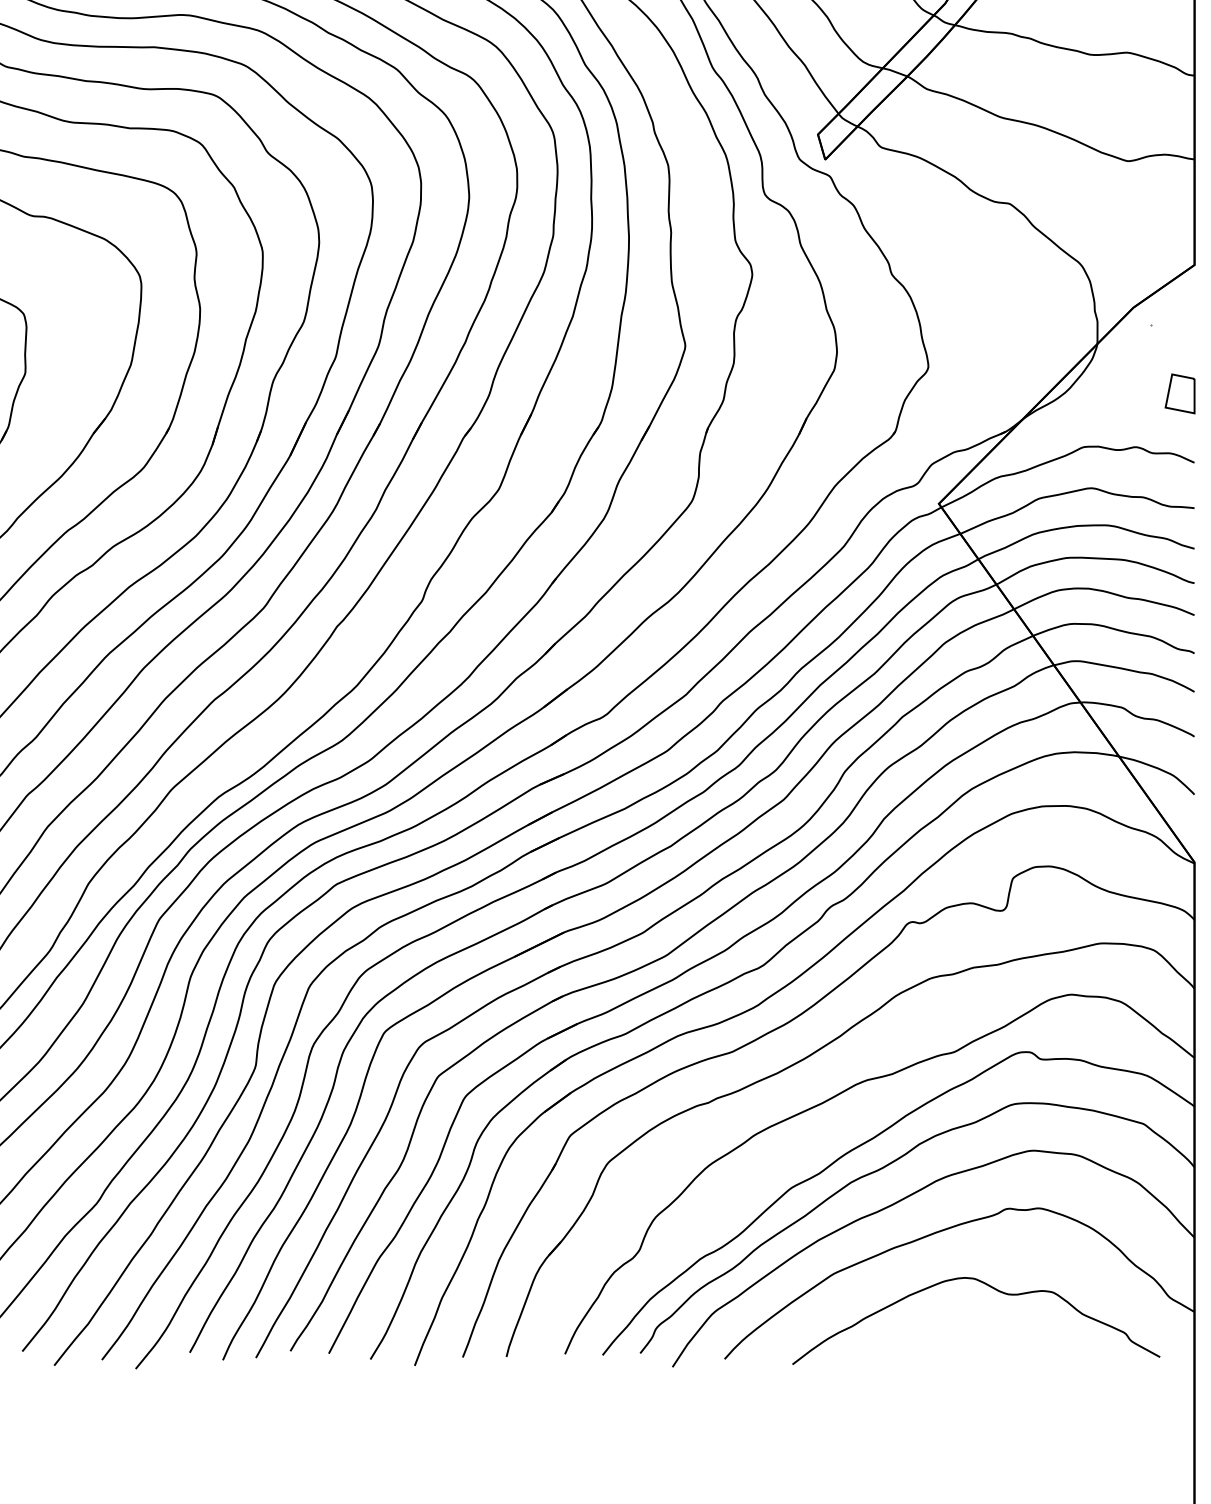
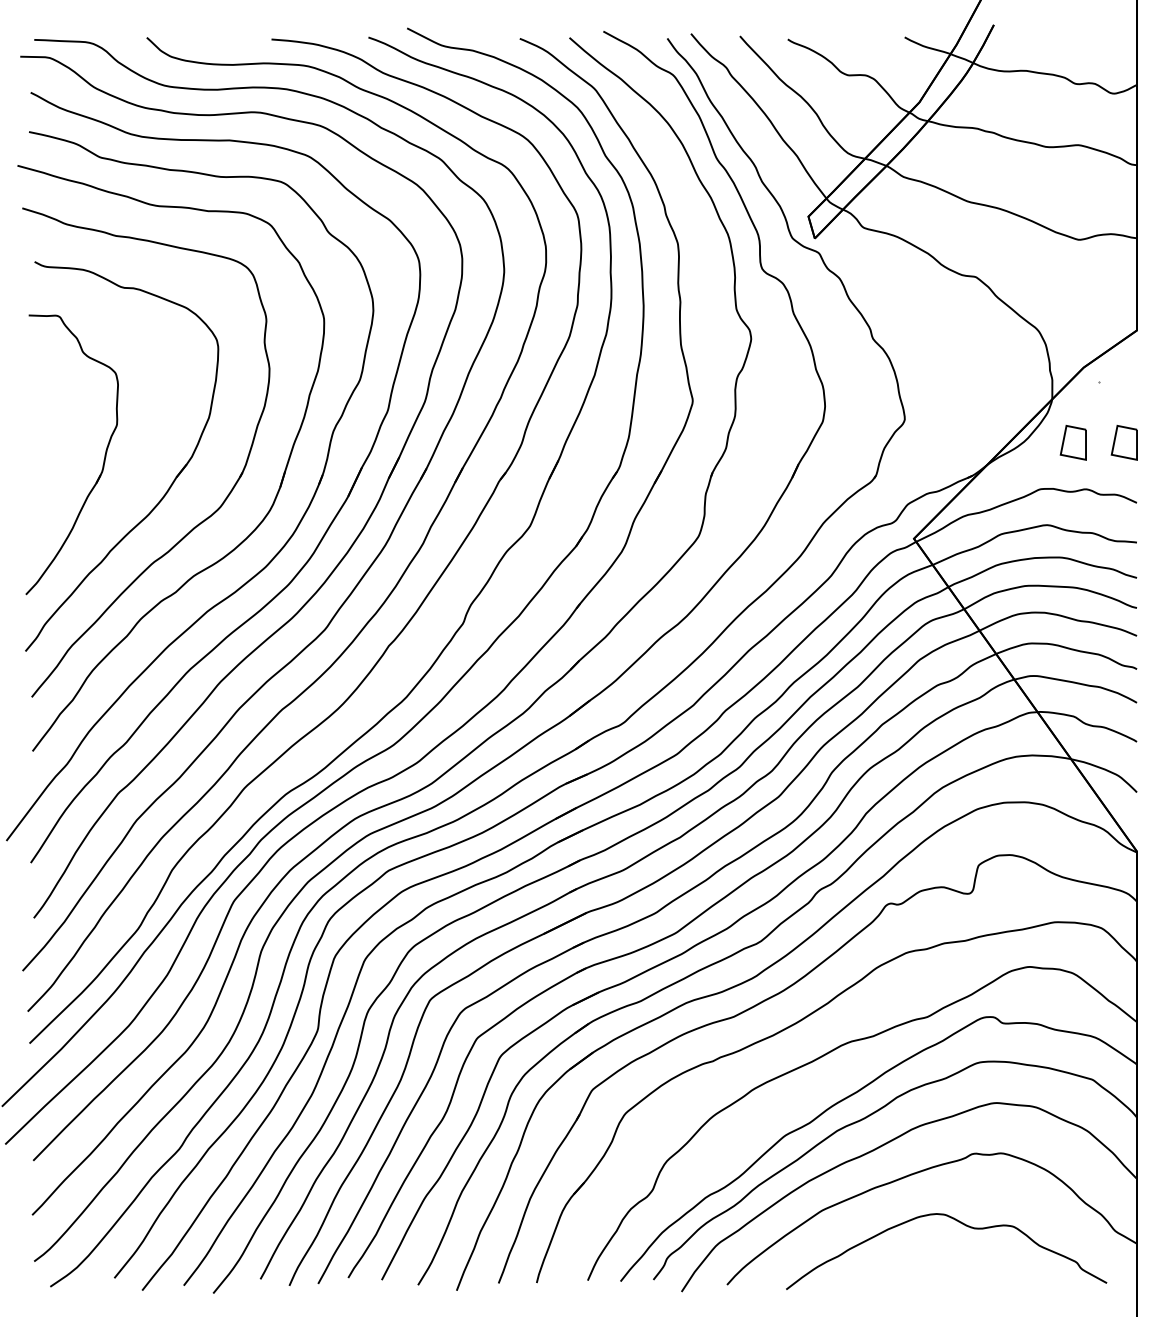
part: (1120, 393) -> (1072, 442), added

